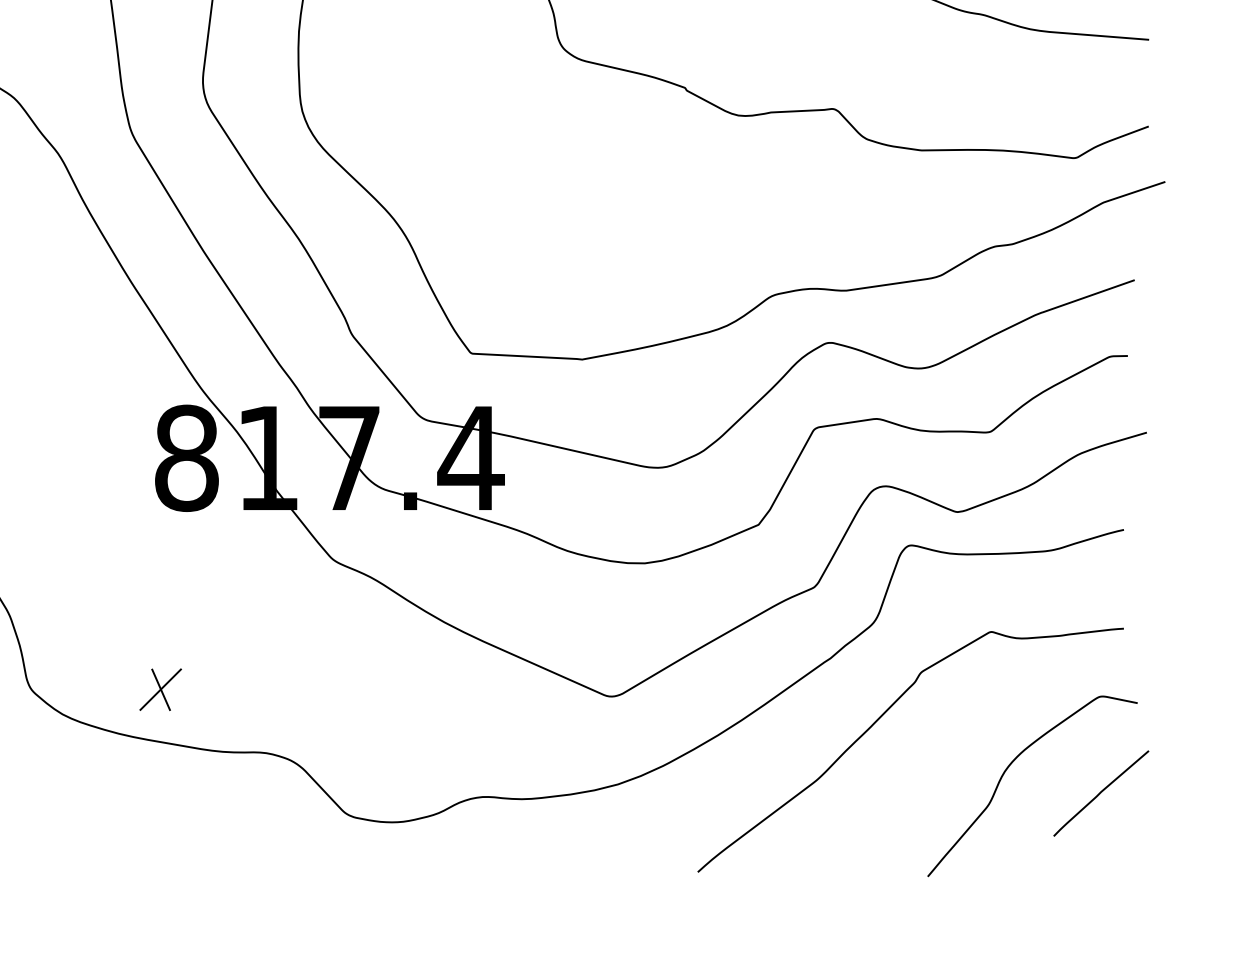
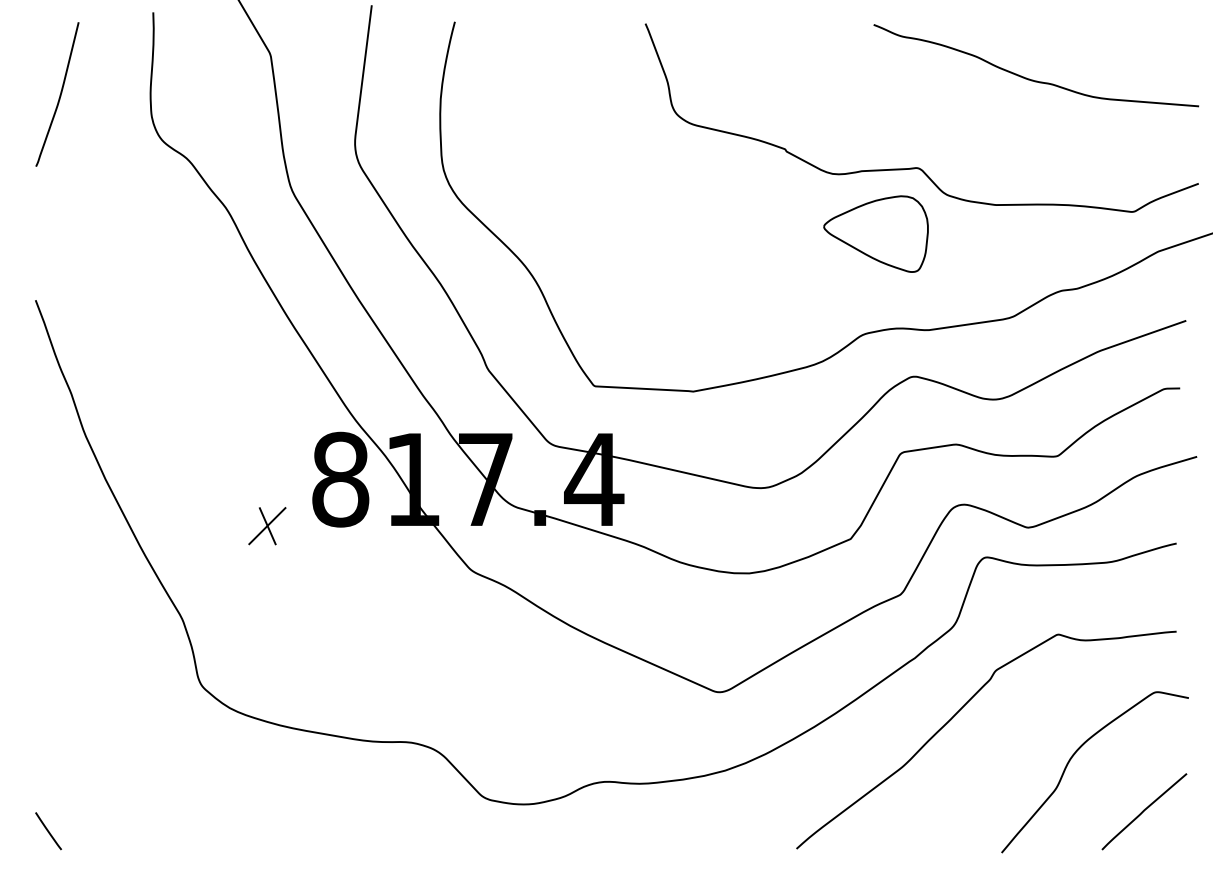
part: (786, 182) -> (875, 233), added
part: (160, 690) -> (267, 526), moved
curve: (1101, 793) -> (1144, 811), moved

